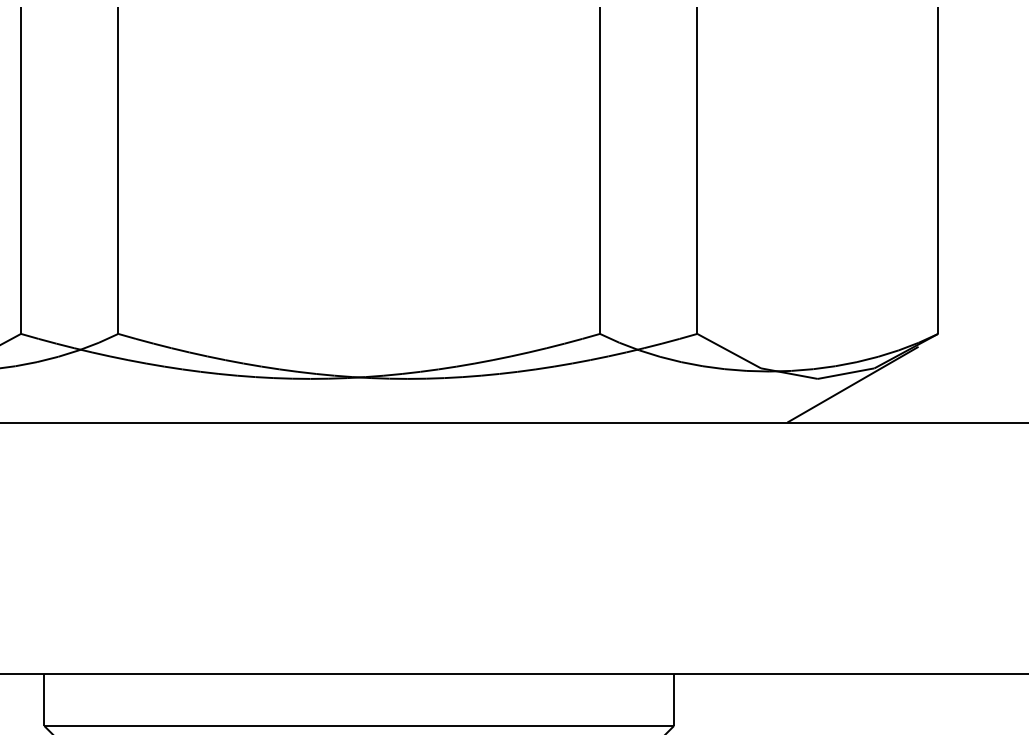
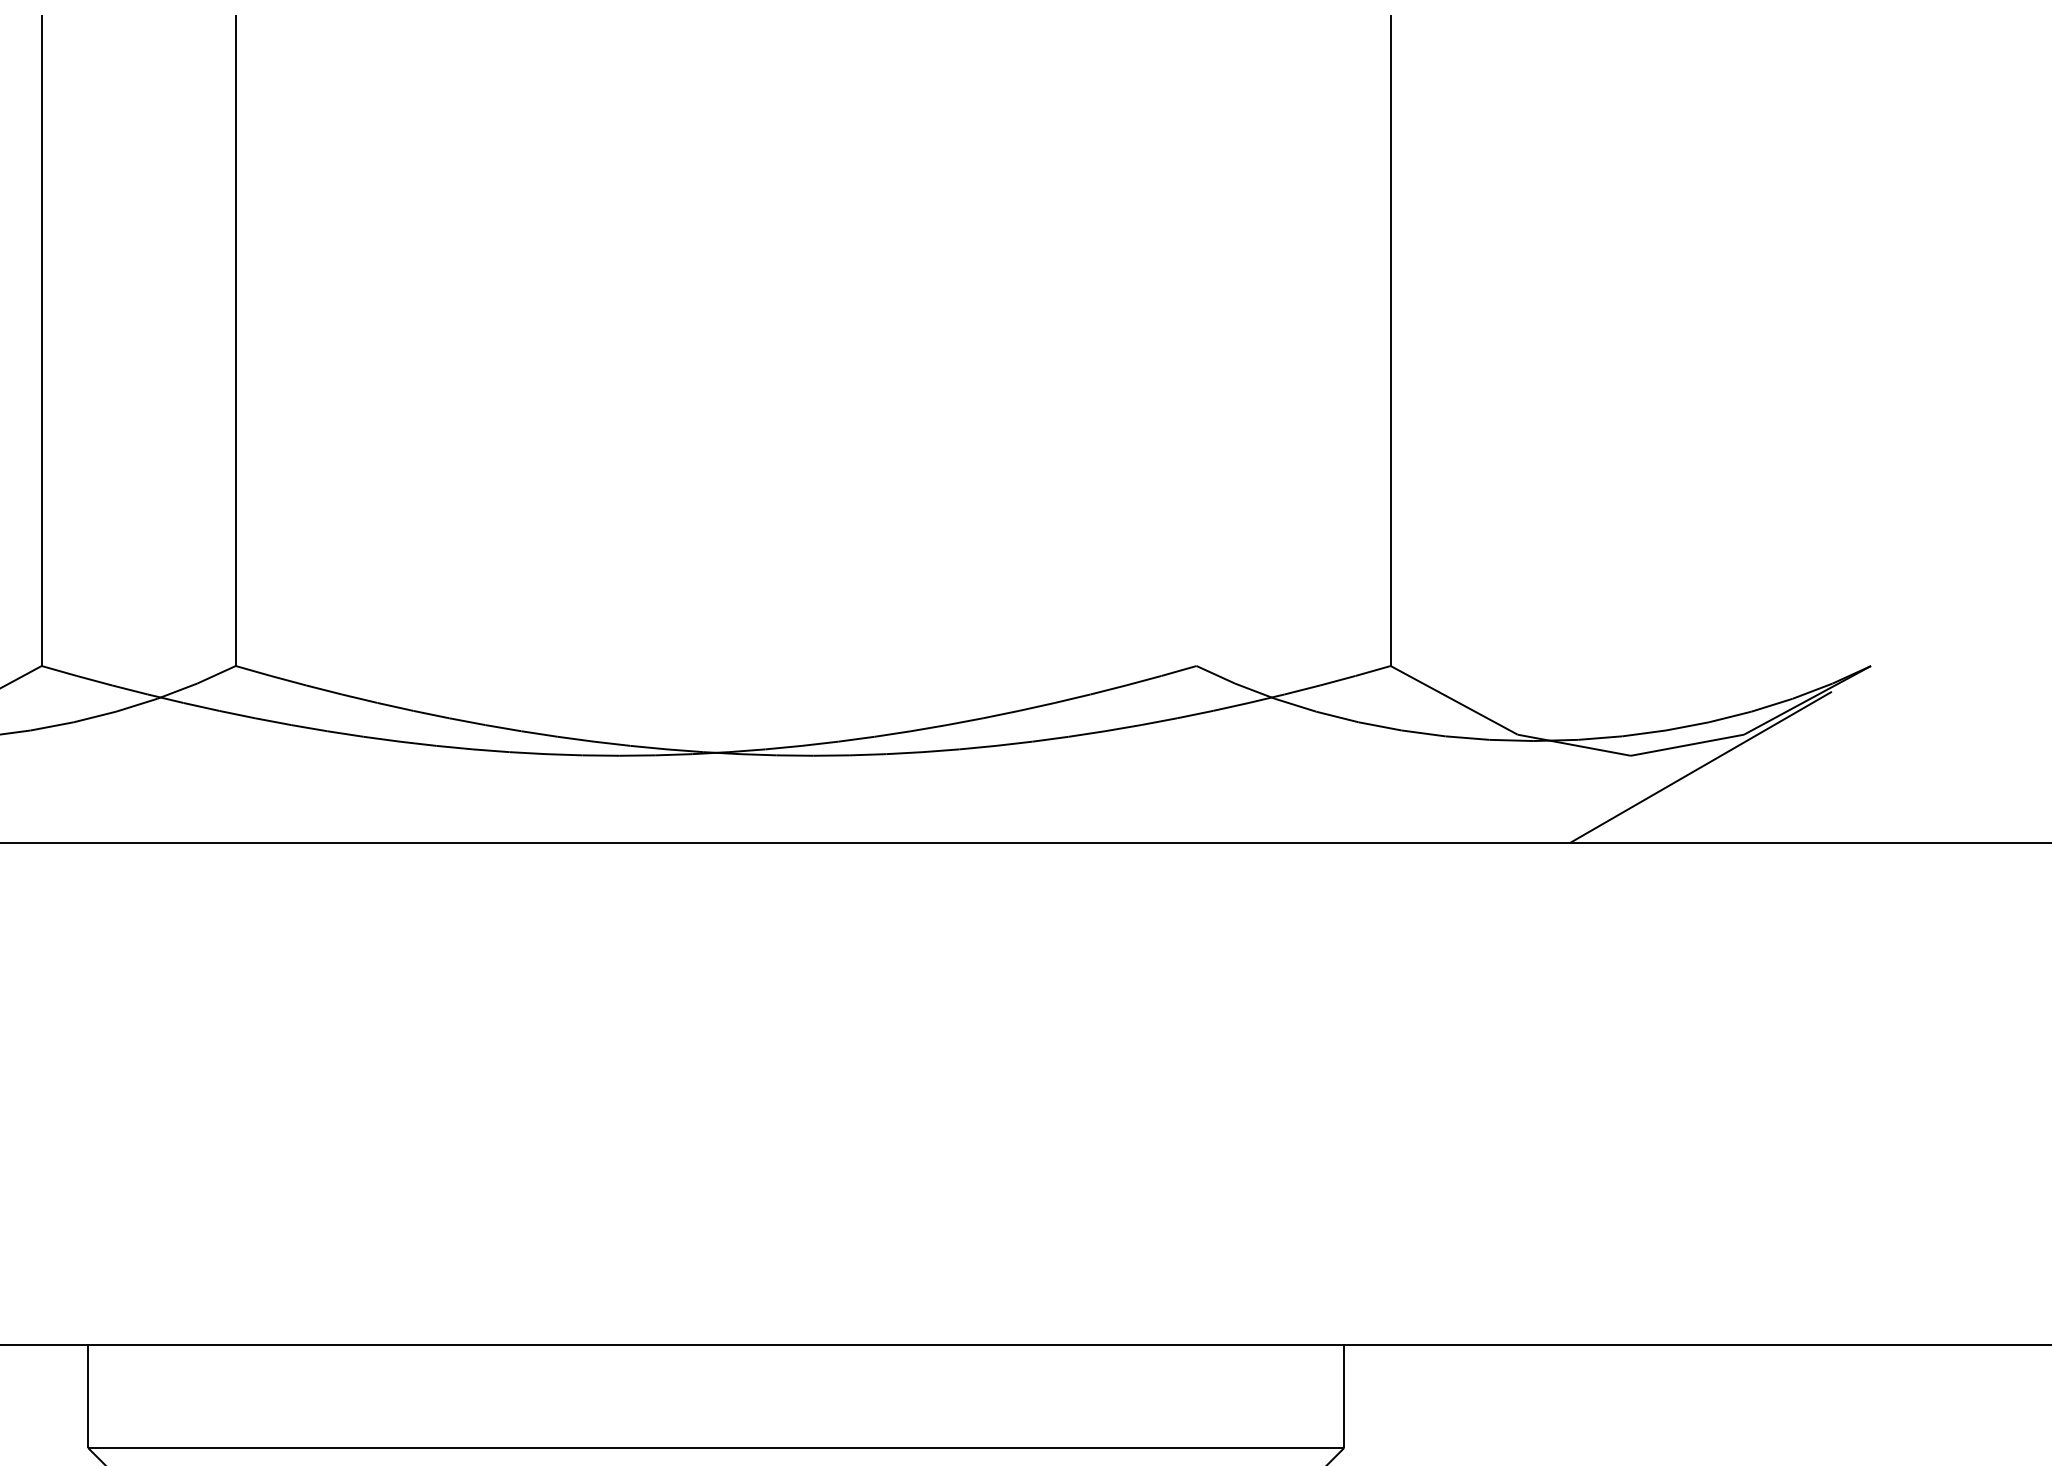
line: (600, 170) -> (1197, 340), removed
line: (938, 170) -> (1871, 340), removed

